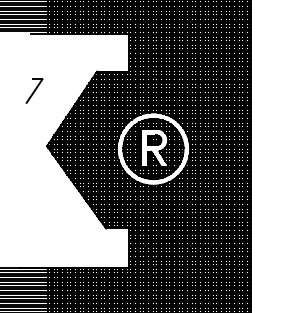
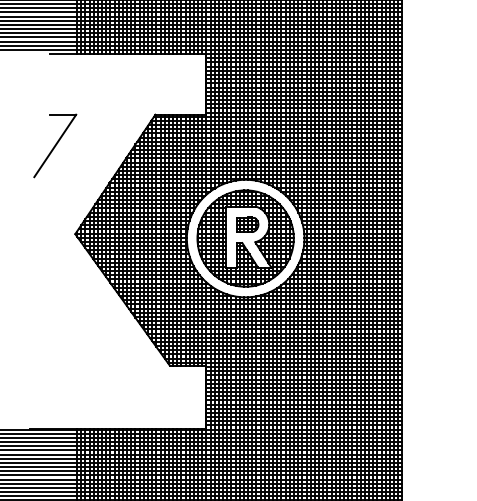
part: (34, 90) -> (55, 144), size x1.67

